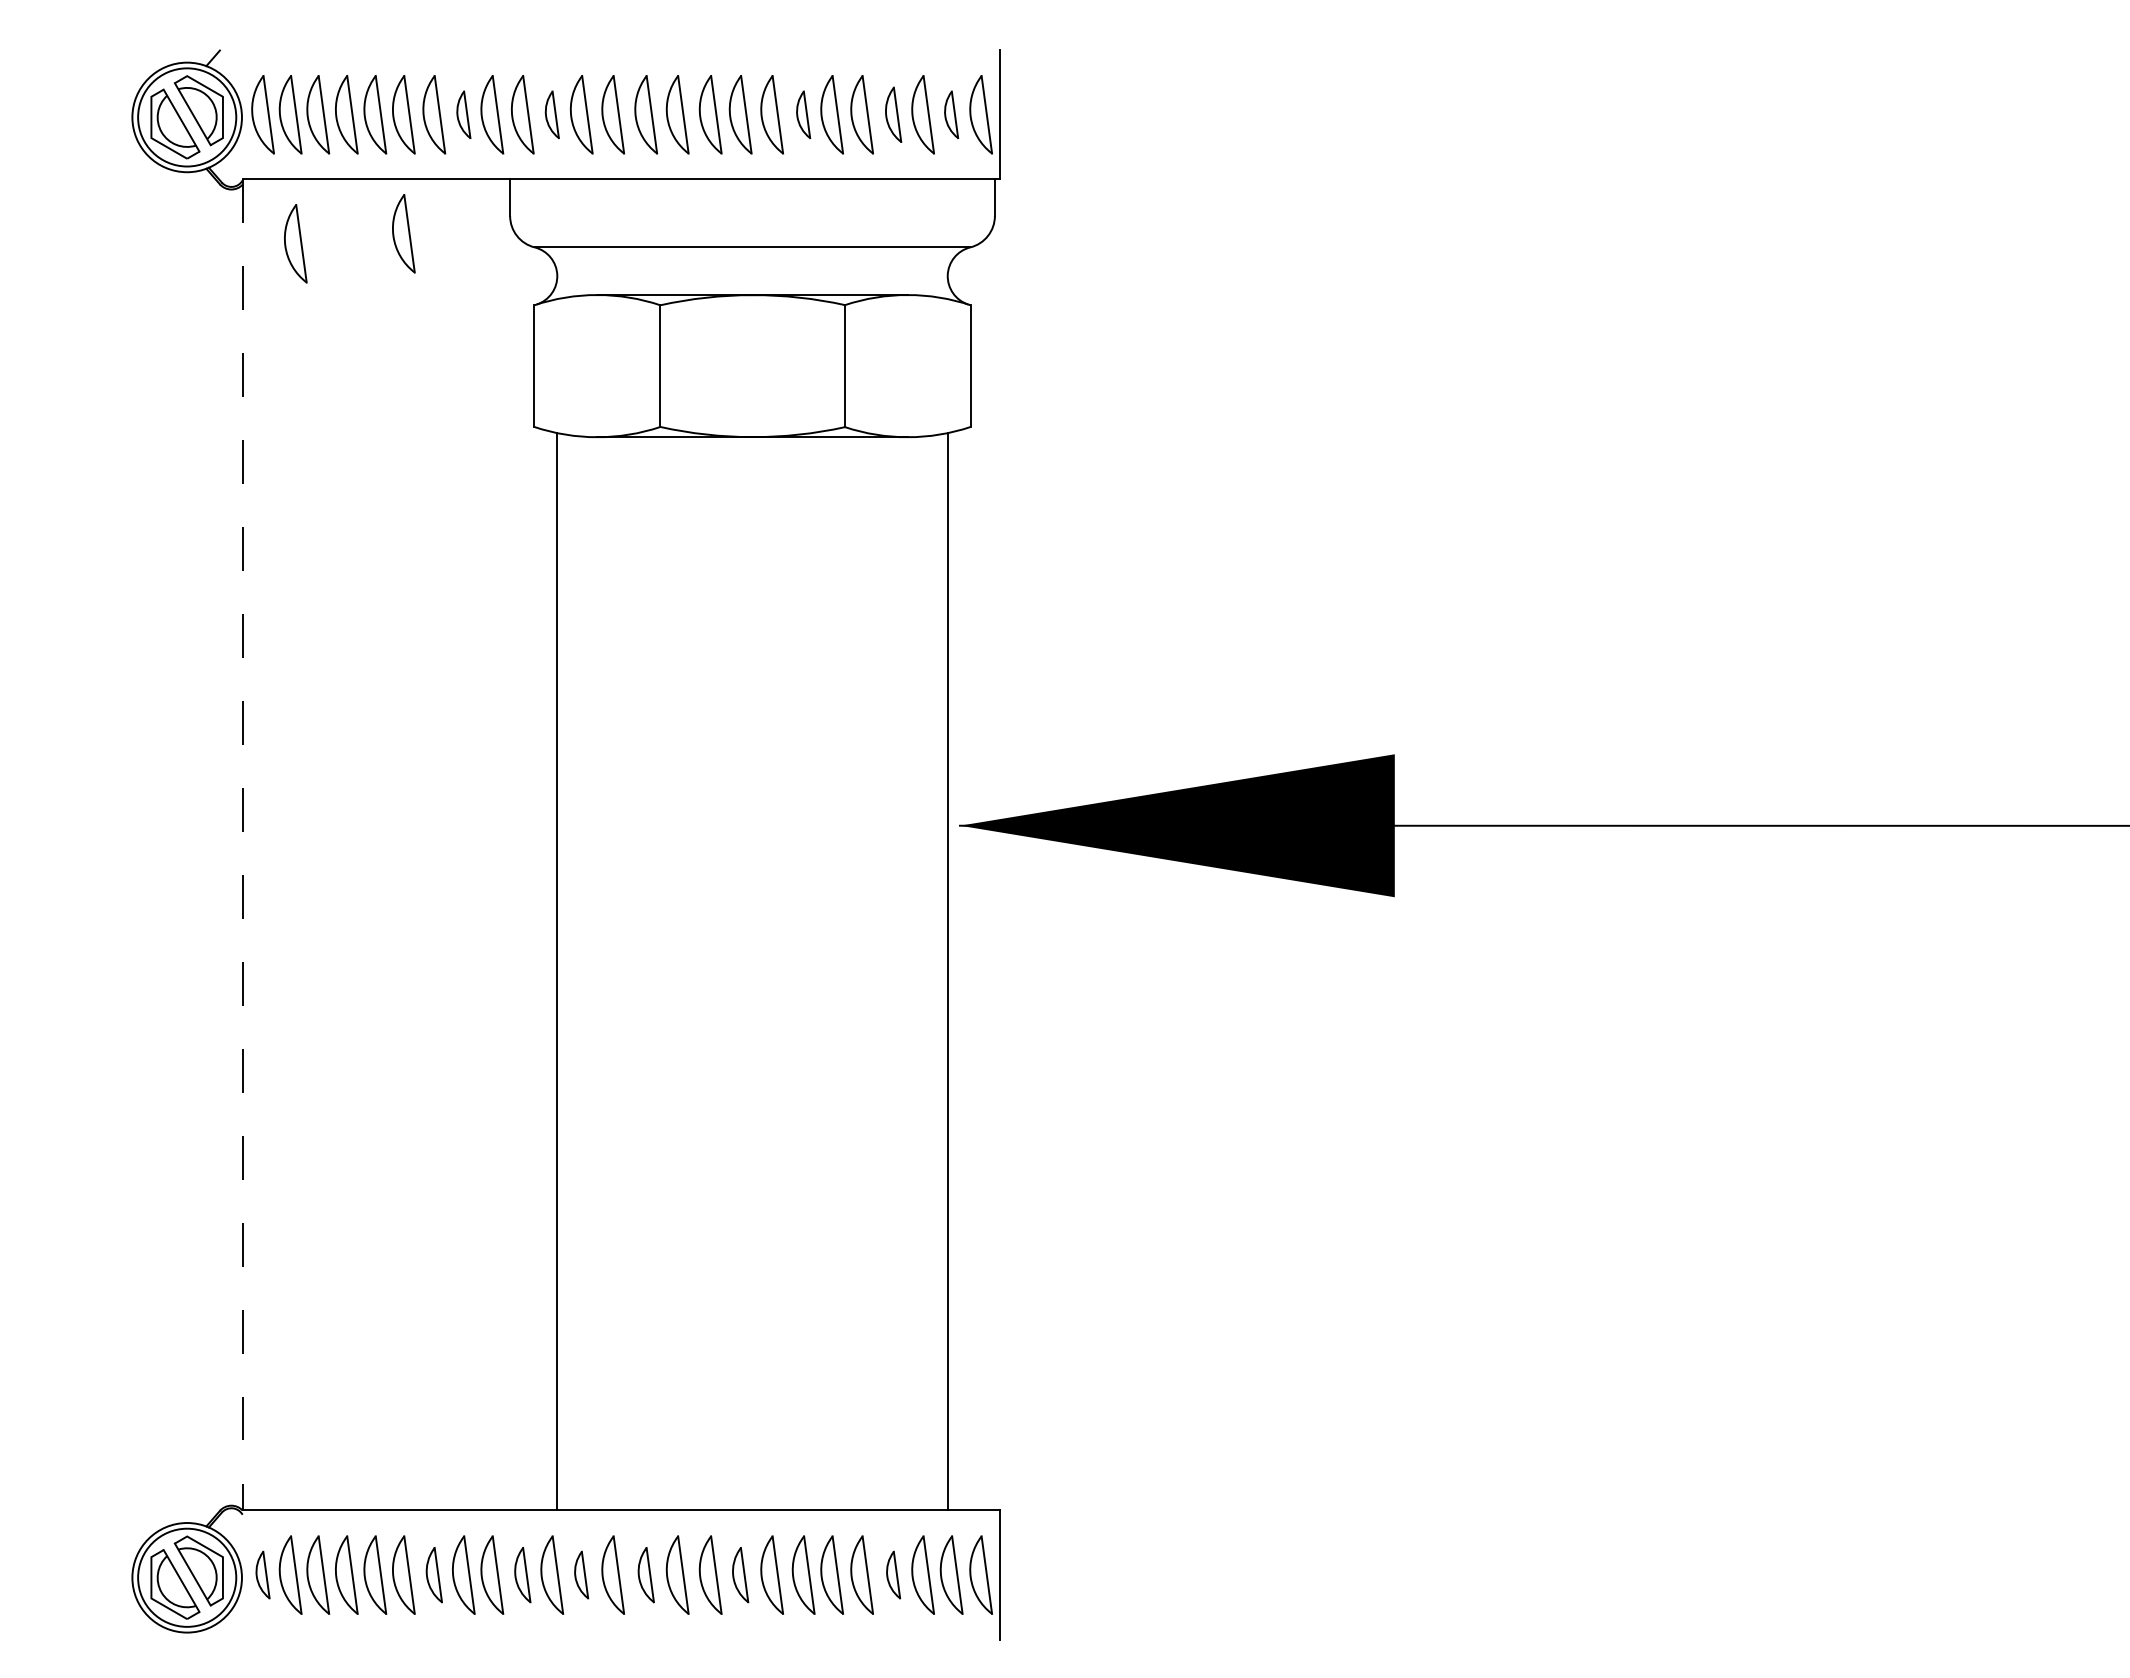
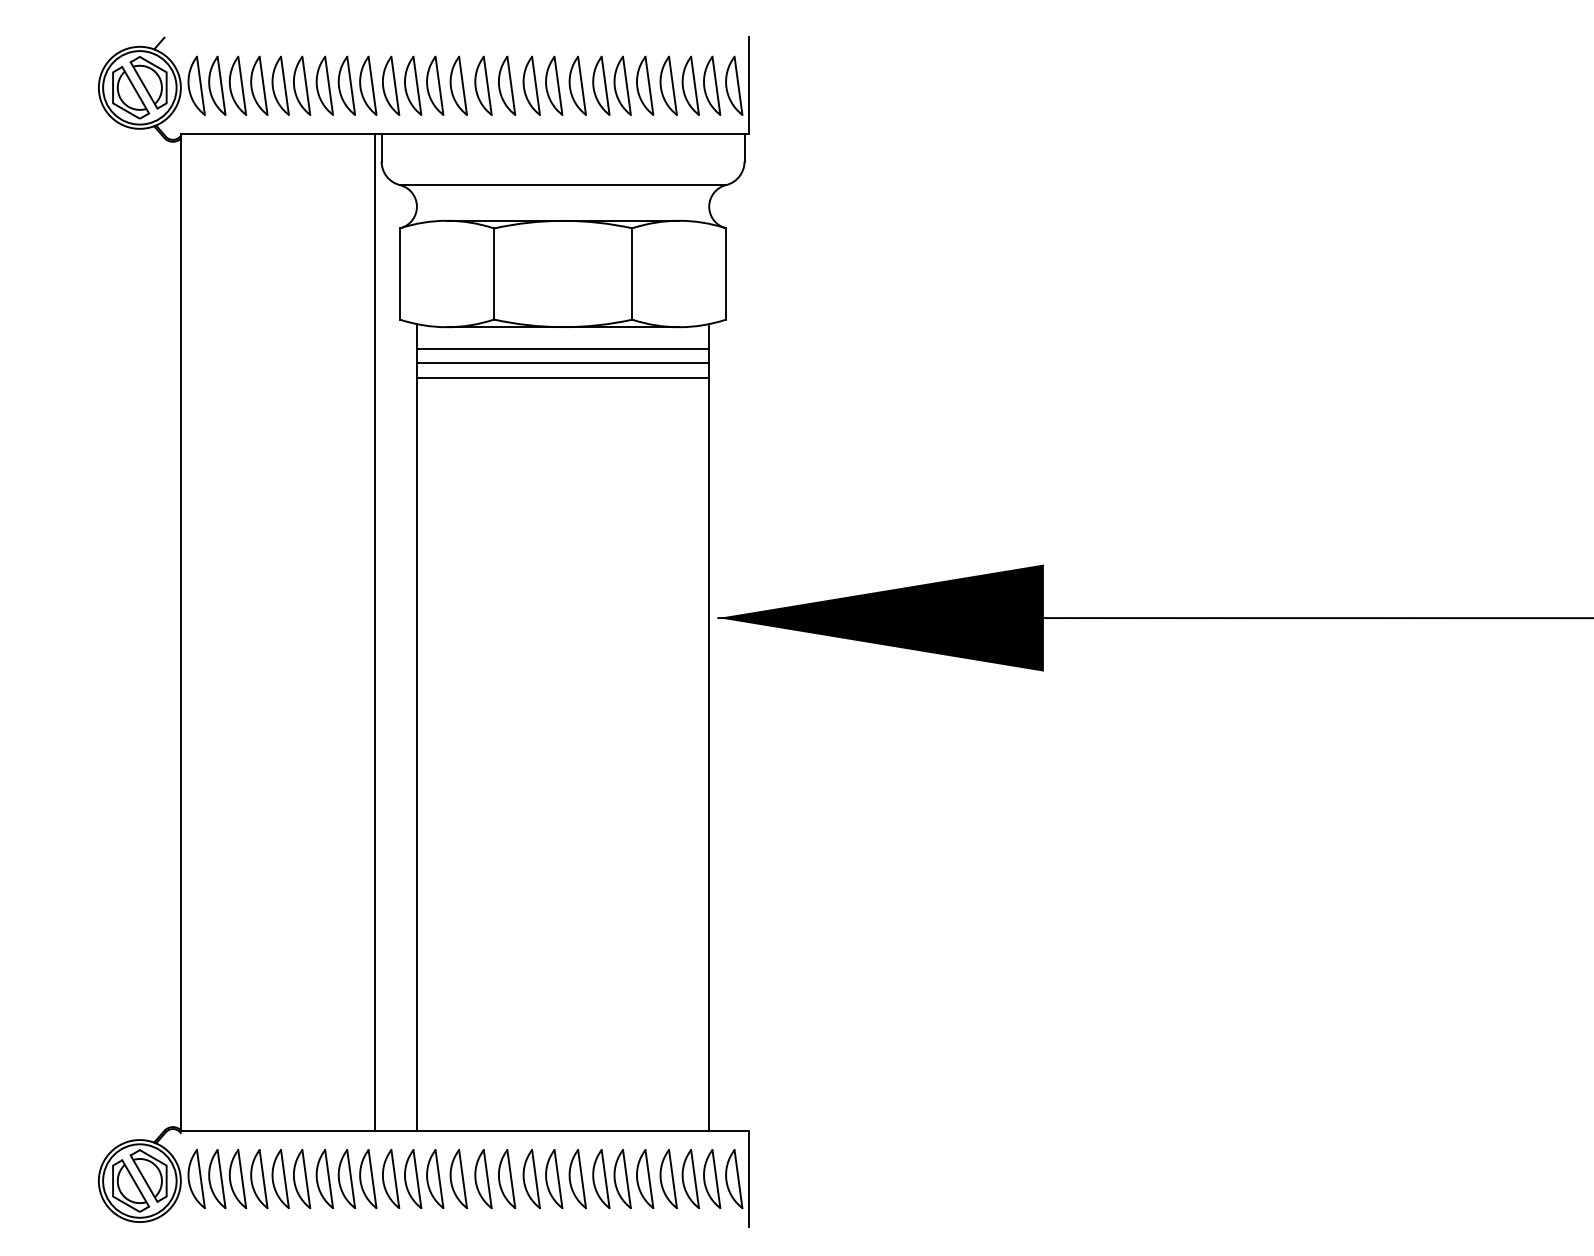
part: (463, 114) -> (346, 85), size x1.67
part: (552, 114) -> (413, 85), size x1.67
part: (803, 114) -> (601, 85), size x1.67
part: (893, 114) -> (668, 85), size x1.43
part: (951, 114) -> (712, 85), size x1.67
part: (403, 233) -> (301, 174), removed
part: (295, 243) -> (220, 182), removed
line: (752, 466) -> (563, 349), added
line: (752, 484) -> (563, 362), added
line: (752, 504) -> (563, 377), added
line: (242, 844) -> (181, 632), dashed -> solid
line: (501, 844) -> (375, 632), added
part: (262, 1574) -> (196, 1178), size x1.67
part: (434, 1574) -> (325, 1178), size x1.43
part: (522, 1574) -> (390, 1178), size x1.43
part: (581, 1574) -> (435, 1178), size x1.67
part: (646, 1574) -> (483, 1178), size x1.43
part: (740, 1574) -> (554, 1178), size x1.43
part: (893, 1574) -> (668, 1178), size x1.67

